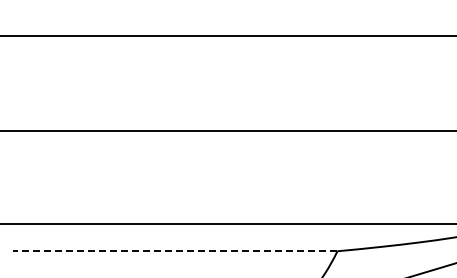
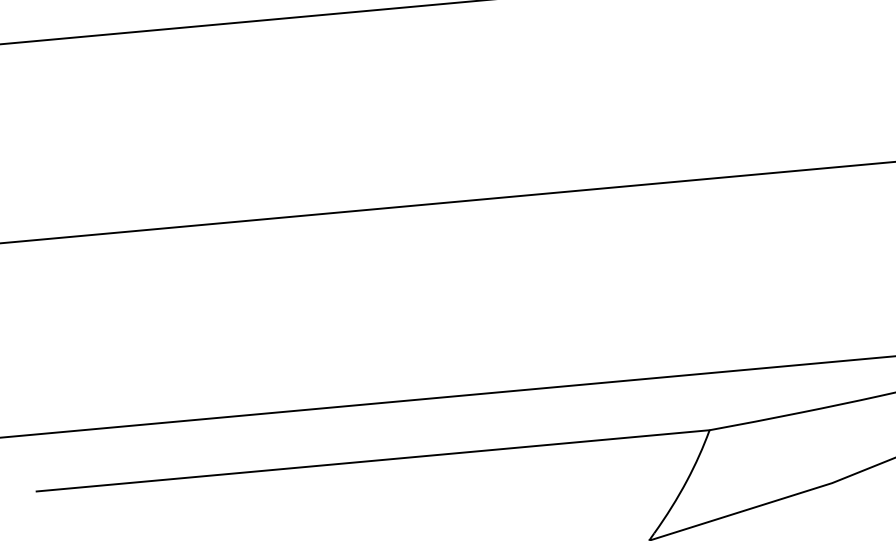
line: (174, 251) -> (371, 461), dashed -> solid

